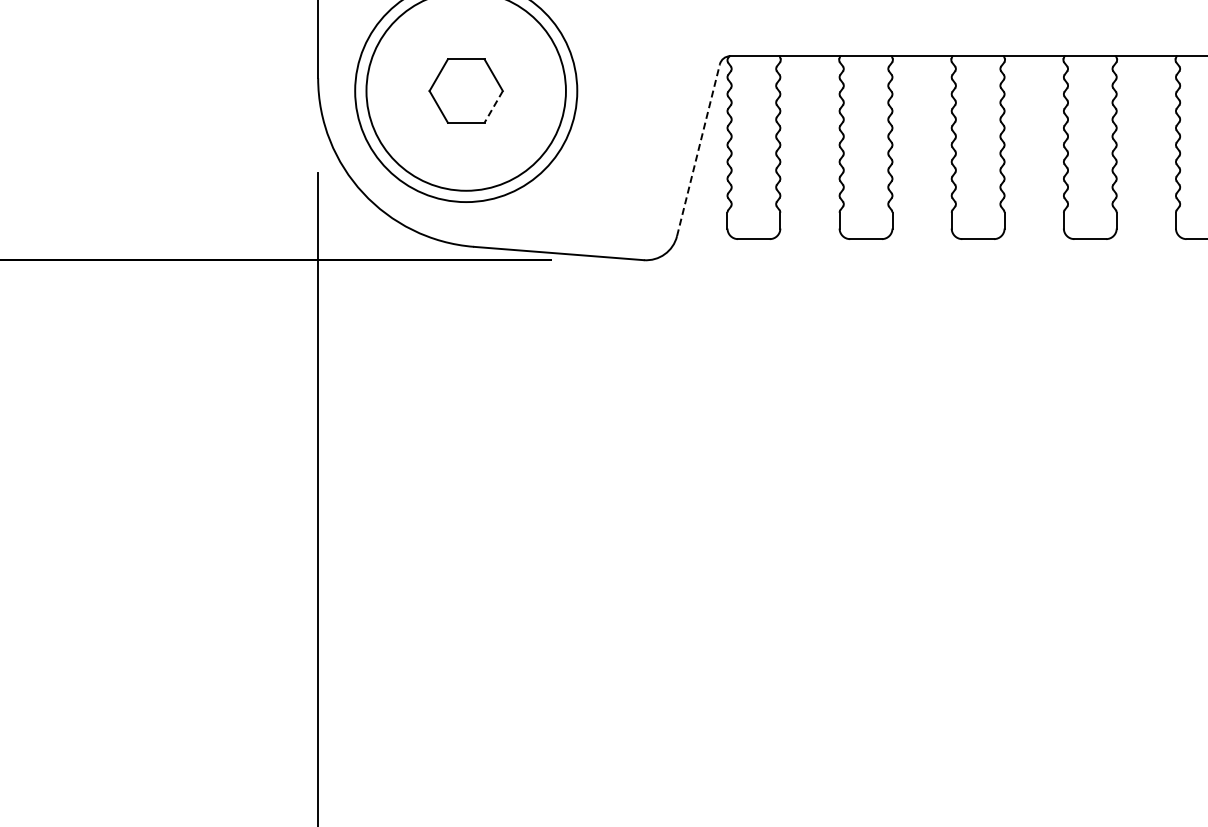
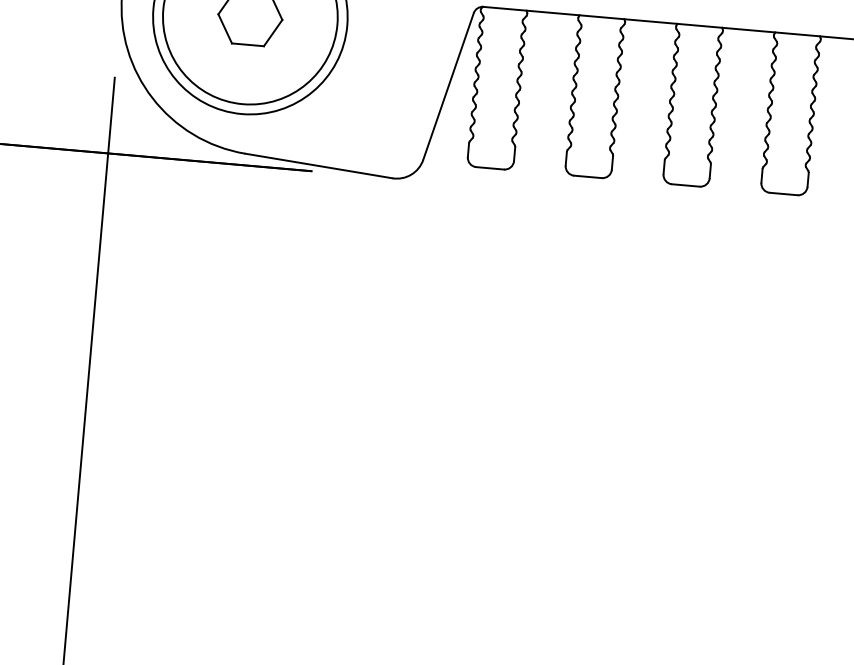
line: (493, 107) -> (272, 33), dashed -> solid
line: (698, 150) -> (448, 86), dashed -> solid

